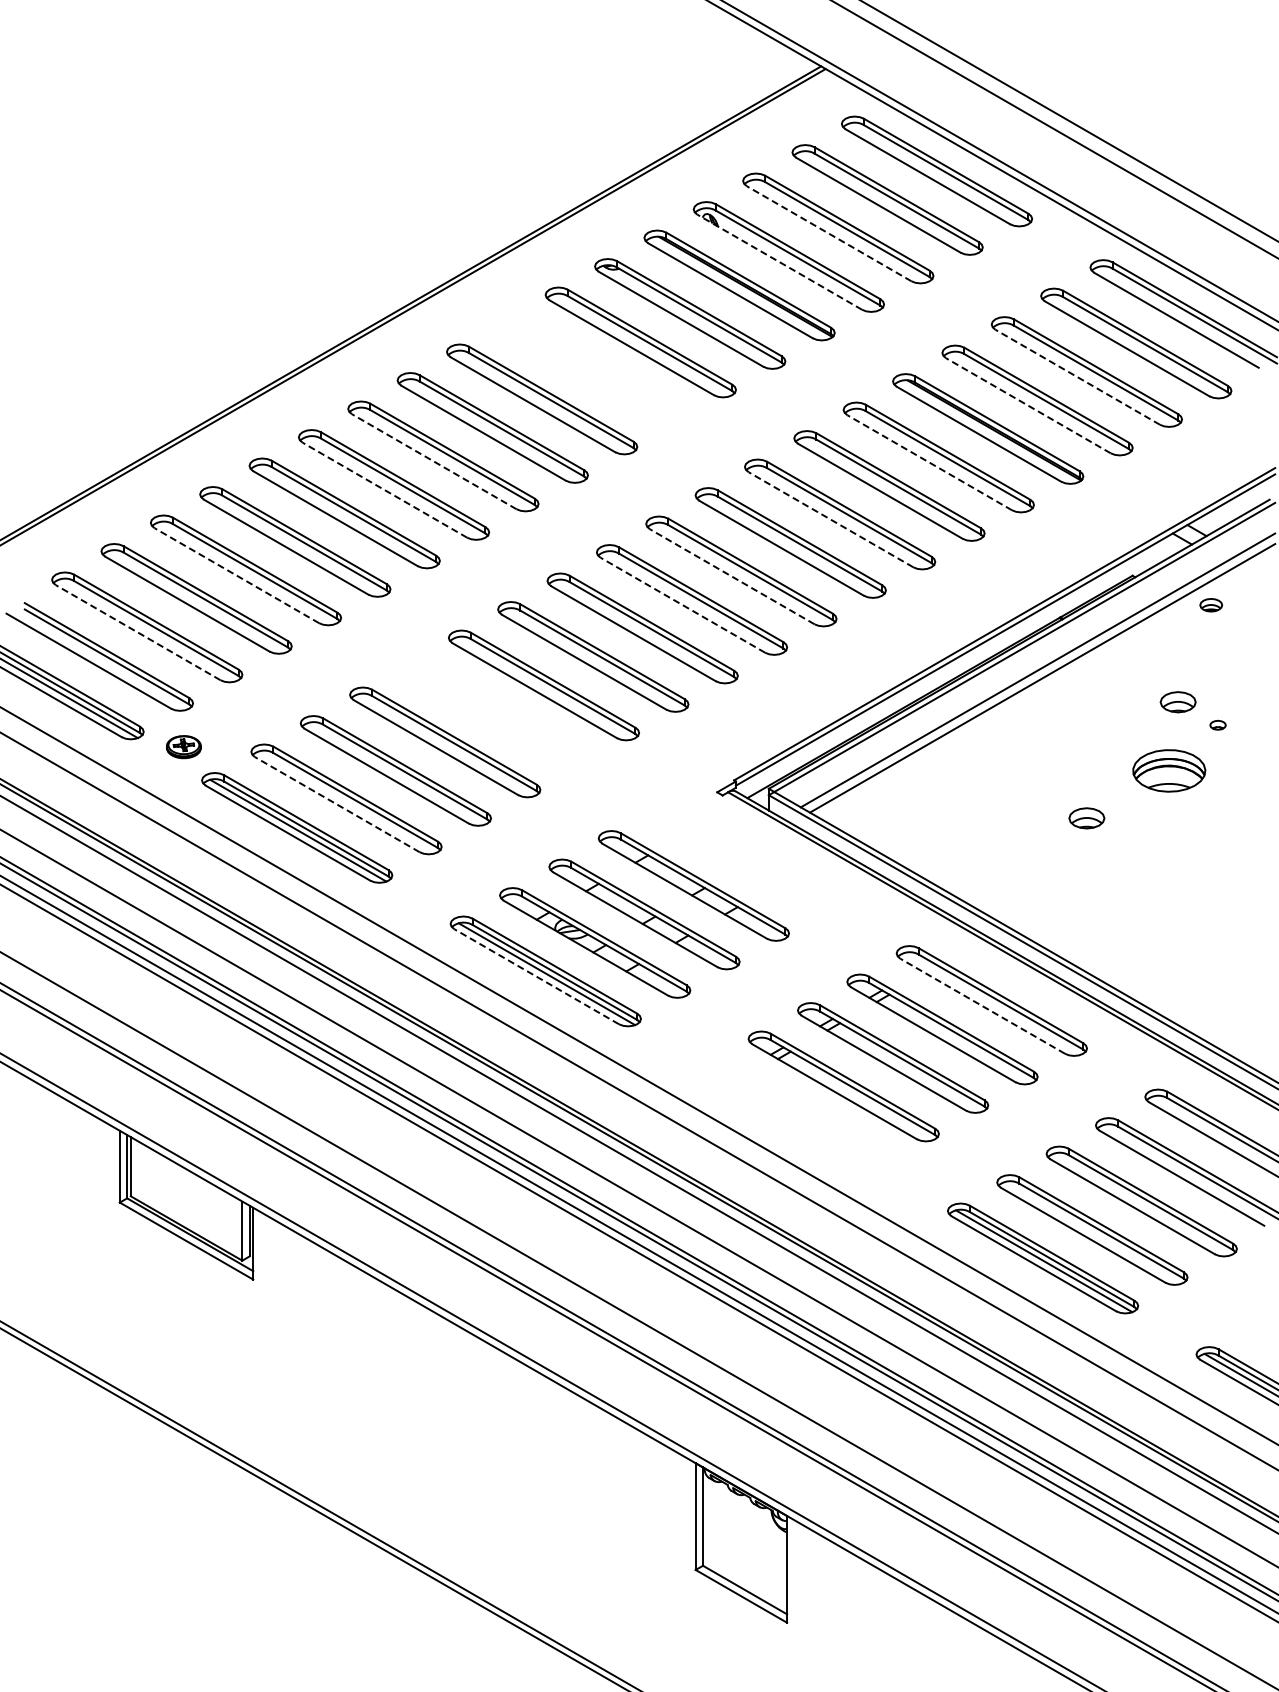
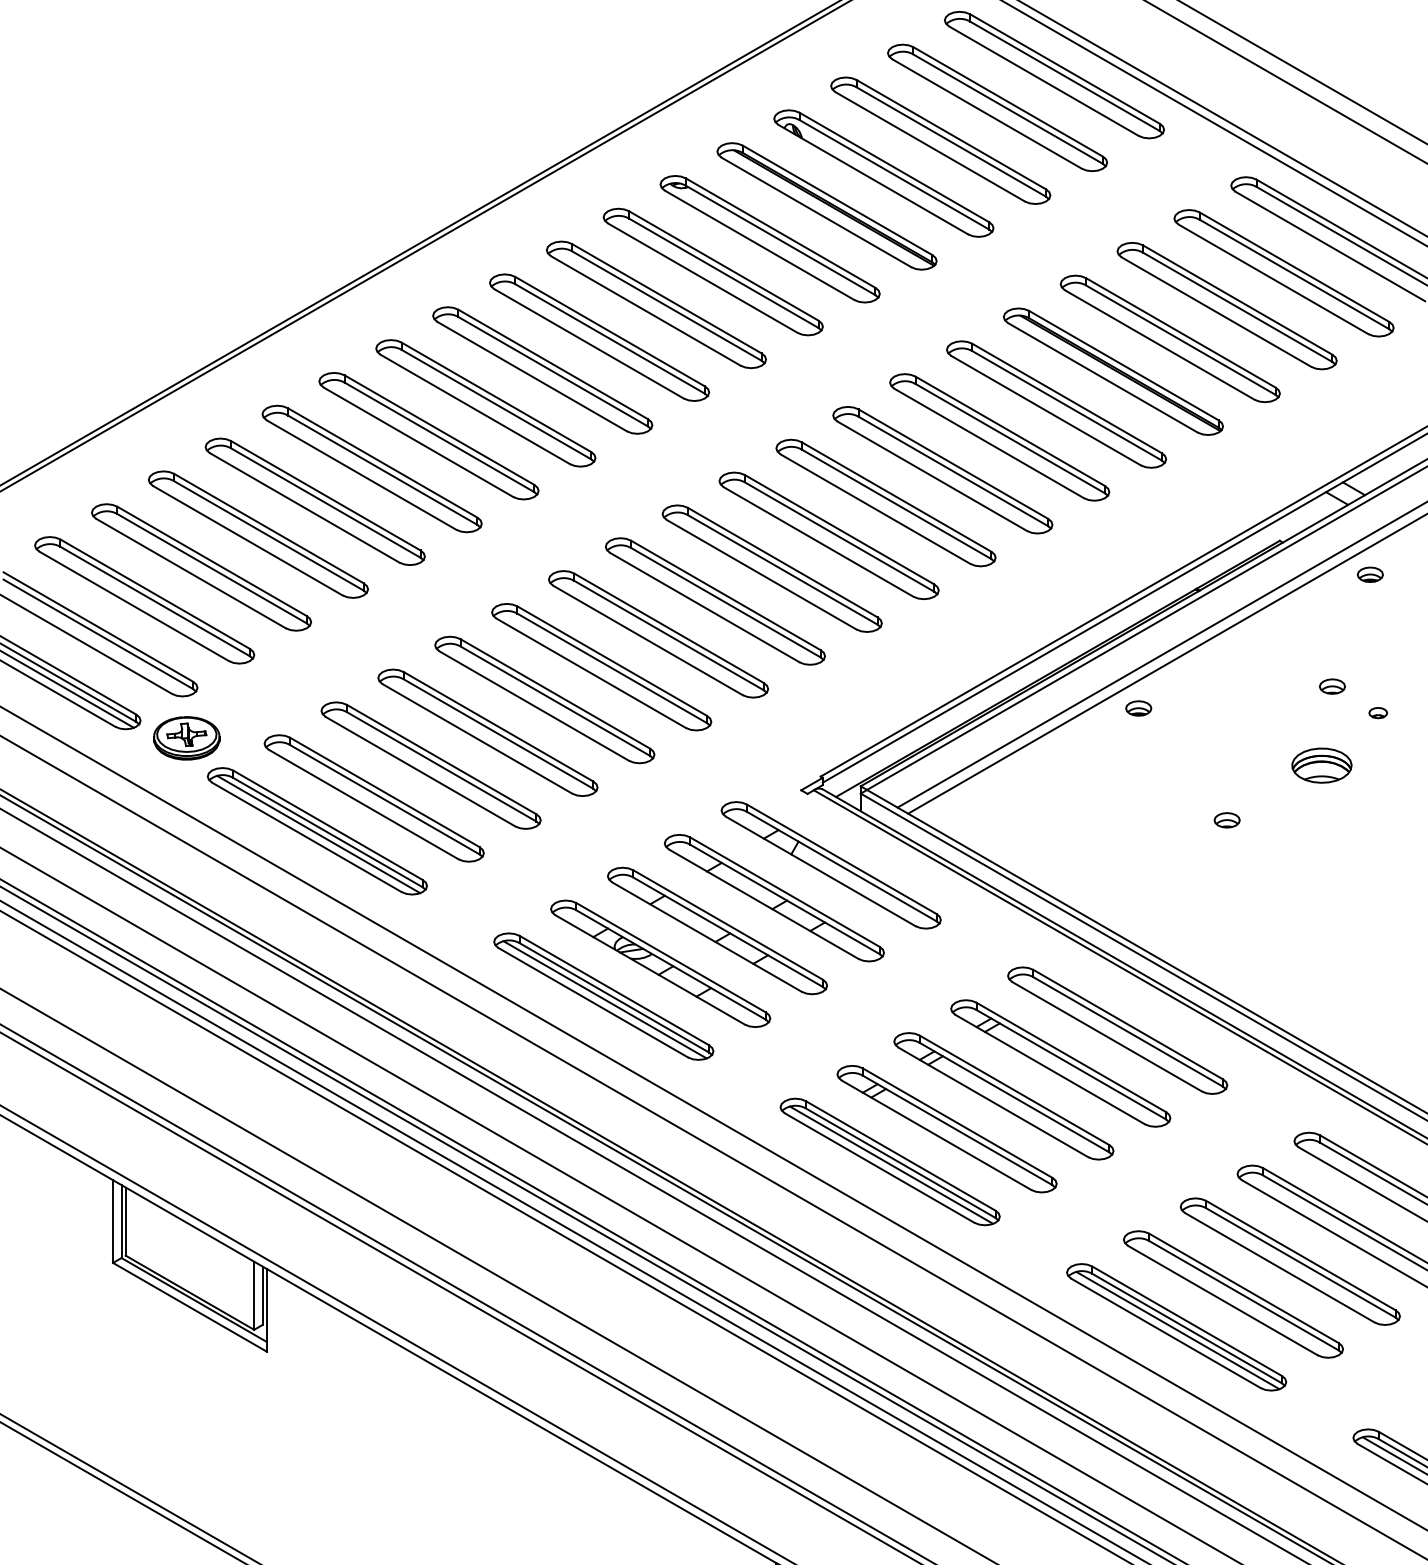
line: (829, 233) -> (930, 146), dashed -> solid
line: (779, 262) -> (873, 179), dashed -> solid
part: (591, 370) -> (656, 304), added
line: (1077, 377) -> (1216, 312), dashed -> solid
line: (1028, 405) -> (1159, 344), dashed -> solid
line: (434, 461) -> (475, 409), dashed -> solid
line: (929, 462) -> (1045, 410), dashed -> solid
line: (384, 490) -> (417, 442), dashed -> solid
line: (830, 519) -> (931, 476), dashed -> solid
line: (236, 575) -> (247, 540), dashed -> solid
line: (732, 576) -> (818, 541), dashed -> solid
line: (682, 605) -> (761, 575), dashed -> solid
line: (138, 632) -> (134, 606), dashed -> solid
part: (1178, 702) -> (1332, 686), size x0.62
part: (494, 713) -> (544, 699), added
part: (1009, 721) -> (1137, 708), added
part: (183, 746) -> (186, 737), size x1.67
part: (1168, 770) -> (1321, 765), size x0.71
line: (337, 804) -> (363, 804), dashed -> solid
part: (1086, 818) -> (1226, 820), size x0.62
part: (743, 857) -> (831, 865), added
line: (536, 976) -> (593, 1002), dashed -> solid
line: (982, 1006) -> (1106, 1037), dashed -> solid
part: (794, 1114) -> (890, 1161), added

